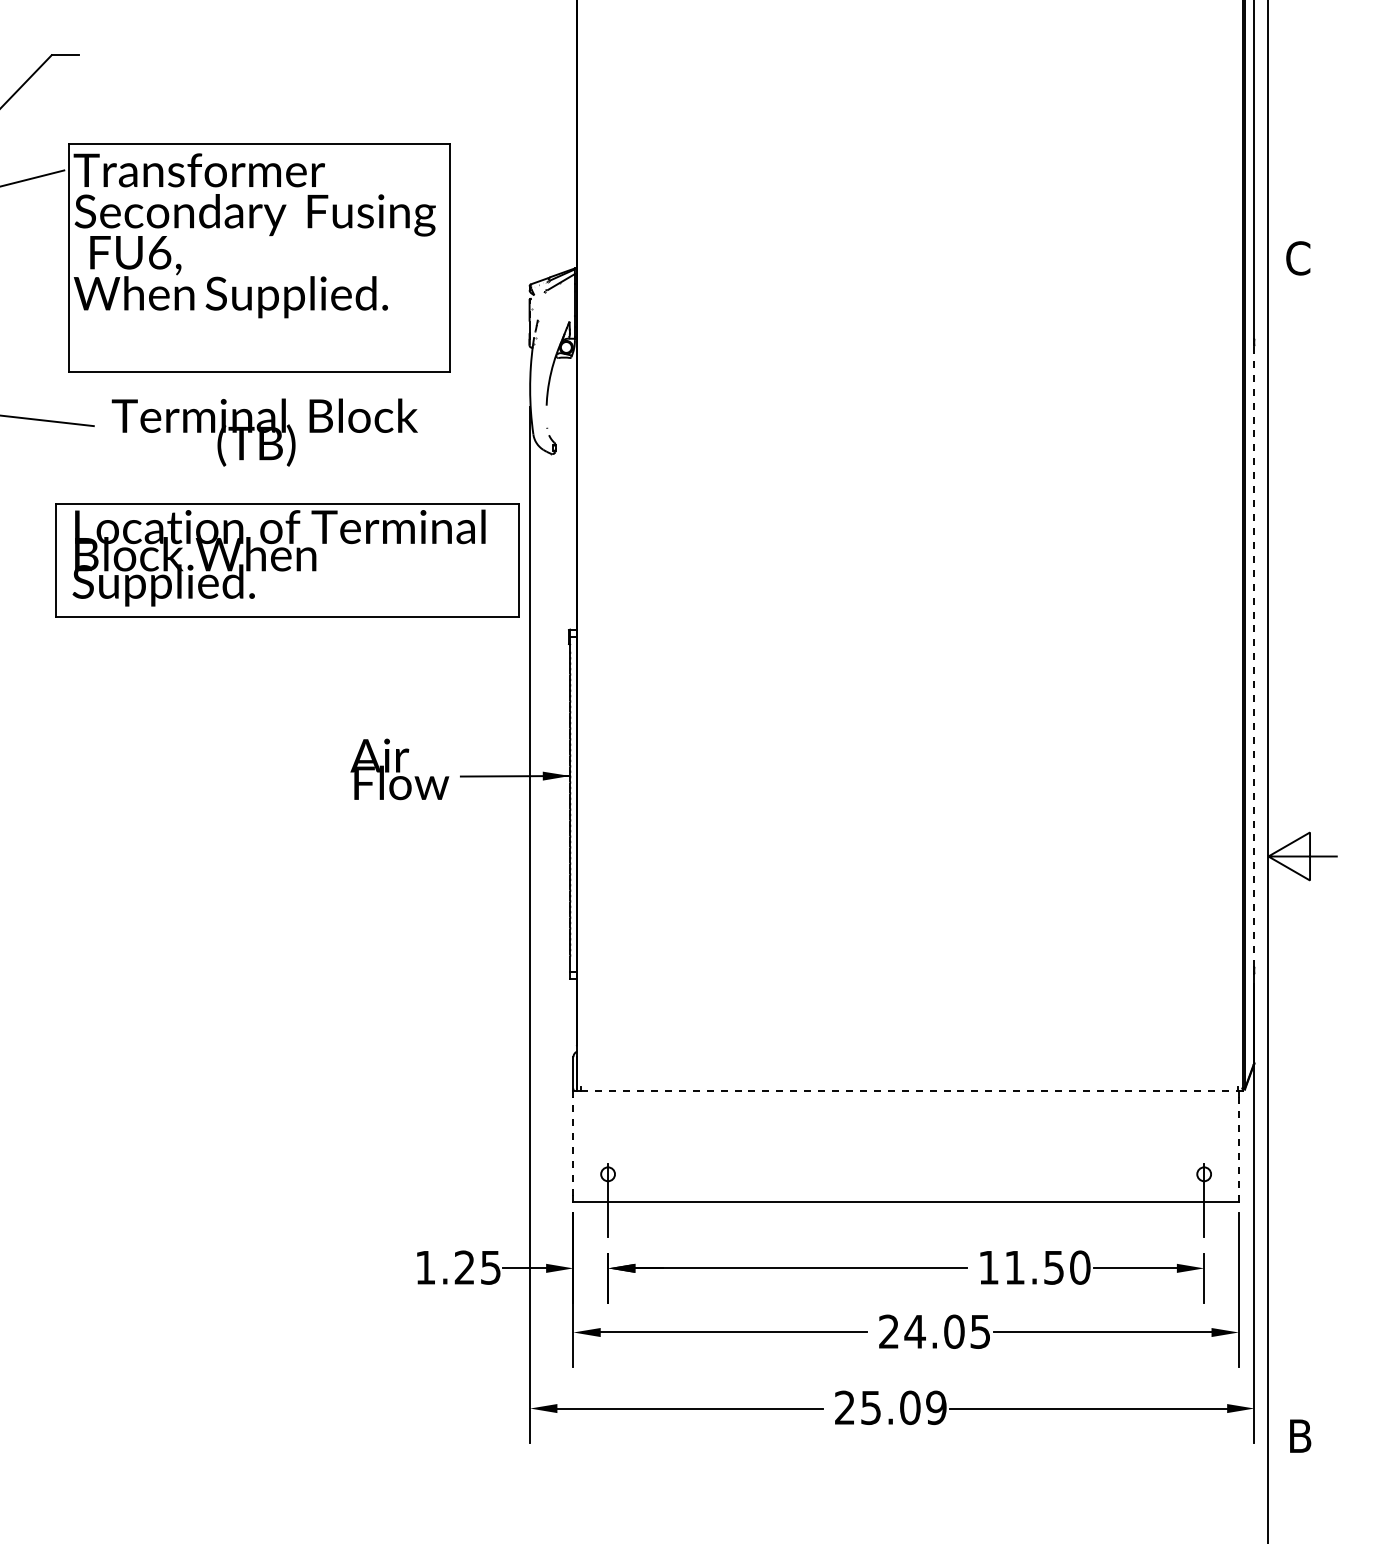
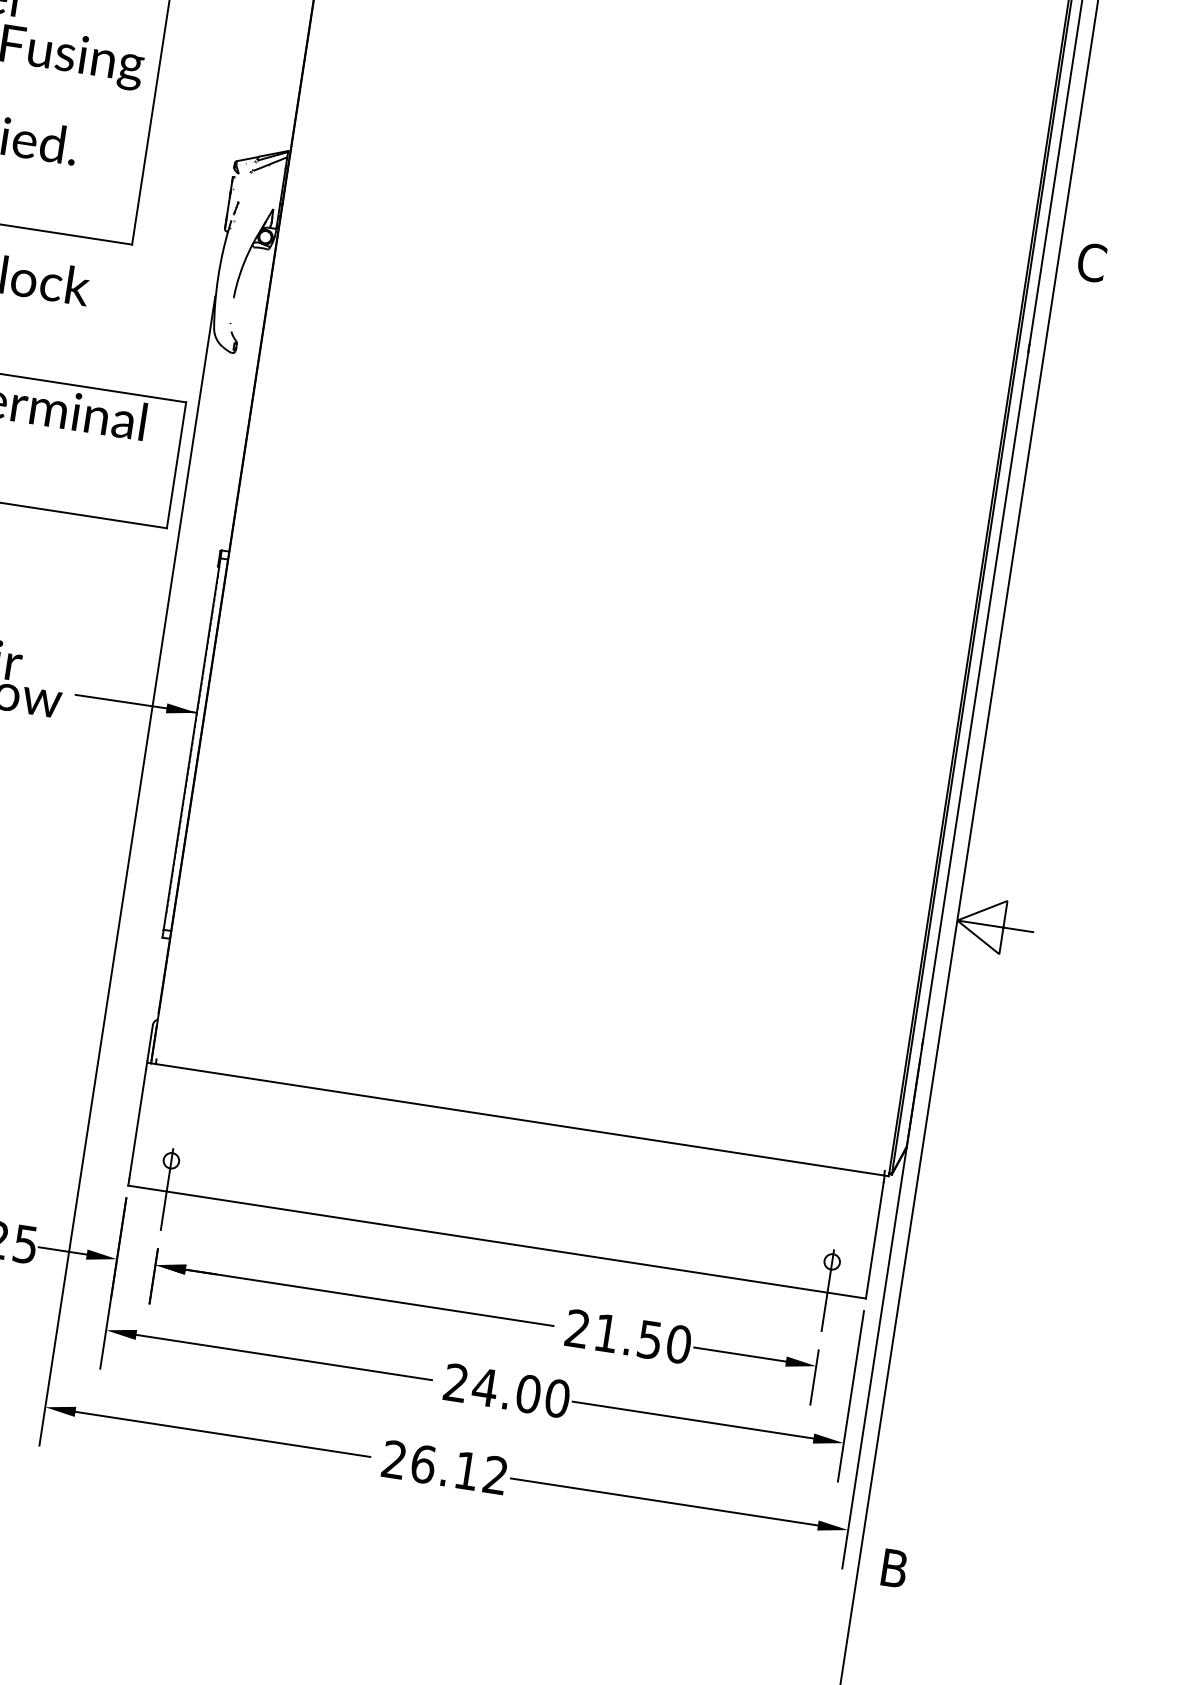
line: (1254, 656) -> (975, 696), dashed -> solid
line: (909, 1091) -> (519, 1120), dashed -> solid
line: (573, 1146) -> (137, 1124), dashed -> solid
line: (1238, 1147) -> (874, 1238), dashed -> solid
text: (988, 1267) -> (577, 1328), 11.50 -> 21.50
text: (980, 1331) -> (557, 1398), 24.05 -> 24.00
text: (903, 1407) -> (459, 1469), 25.09 -> 26.12

